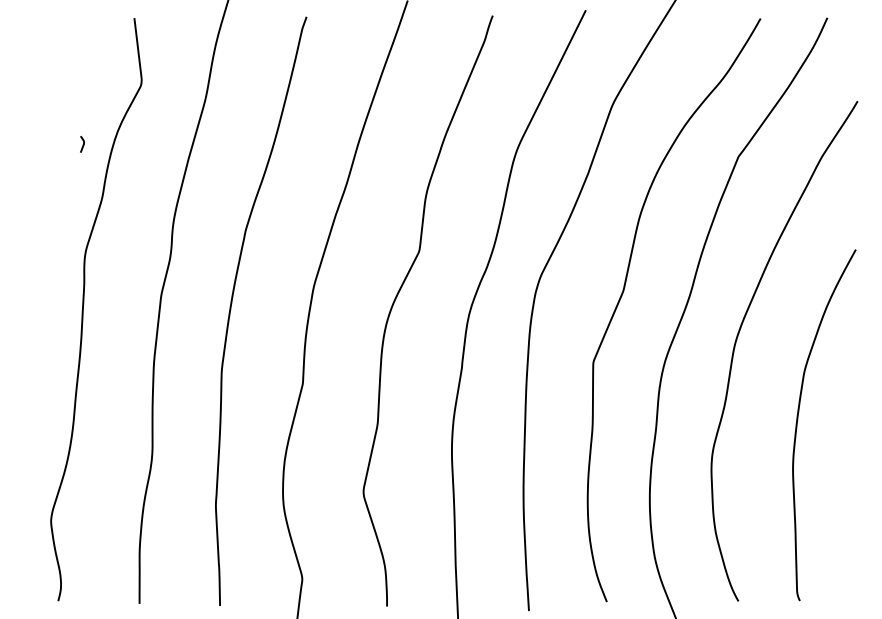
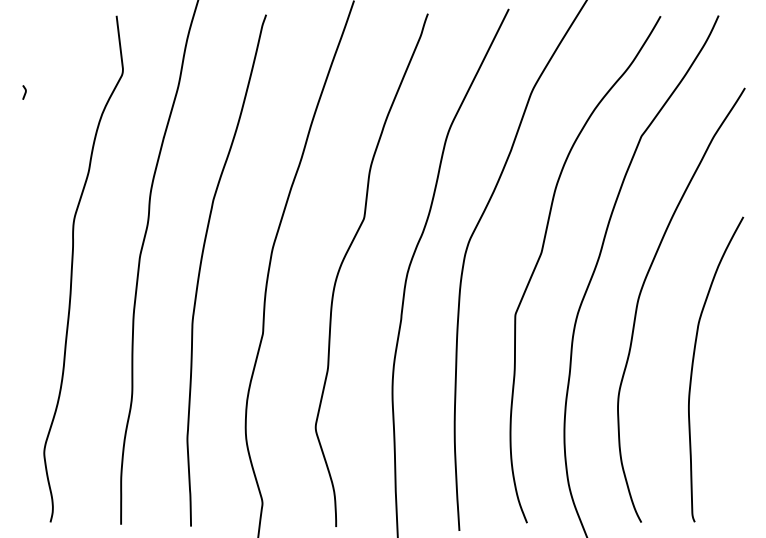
curve: (82, 144) -> (24, 92), moved

